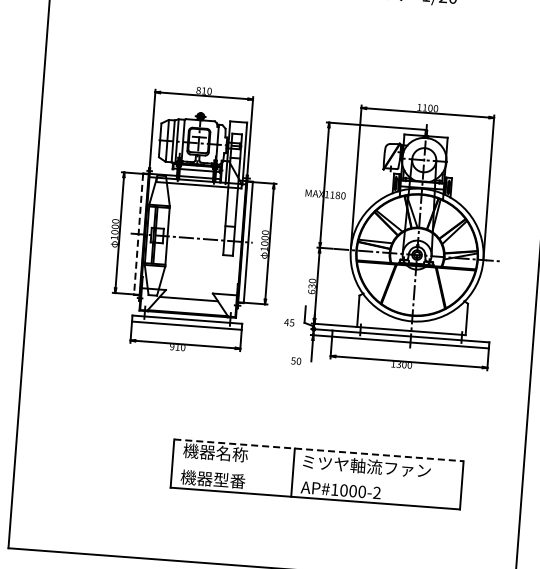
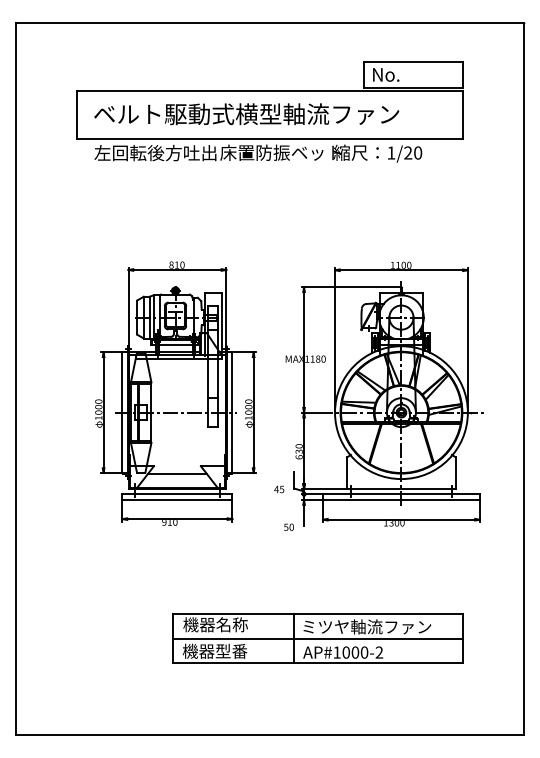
line: (138, 235) -> (122, 413), dashed -> solid
line: (319, 450) -> (318, 614), dashed -> solid
line: (317, 474) -> (318, 638), added

